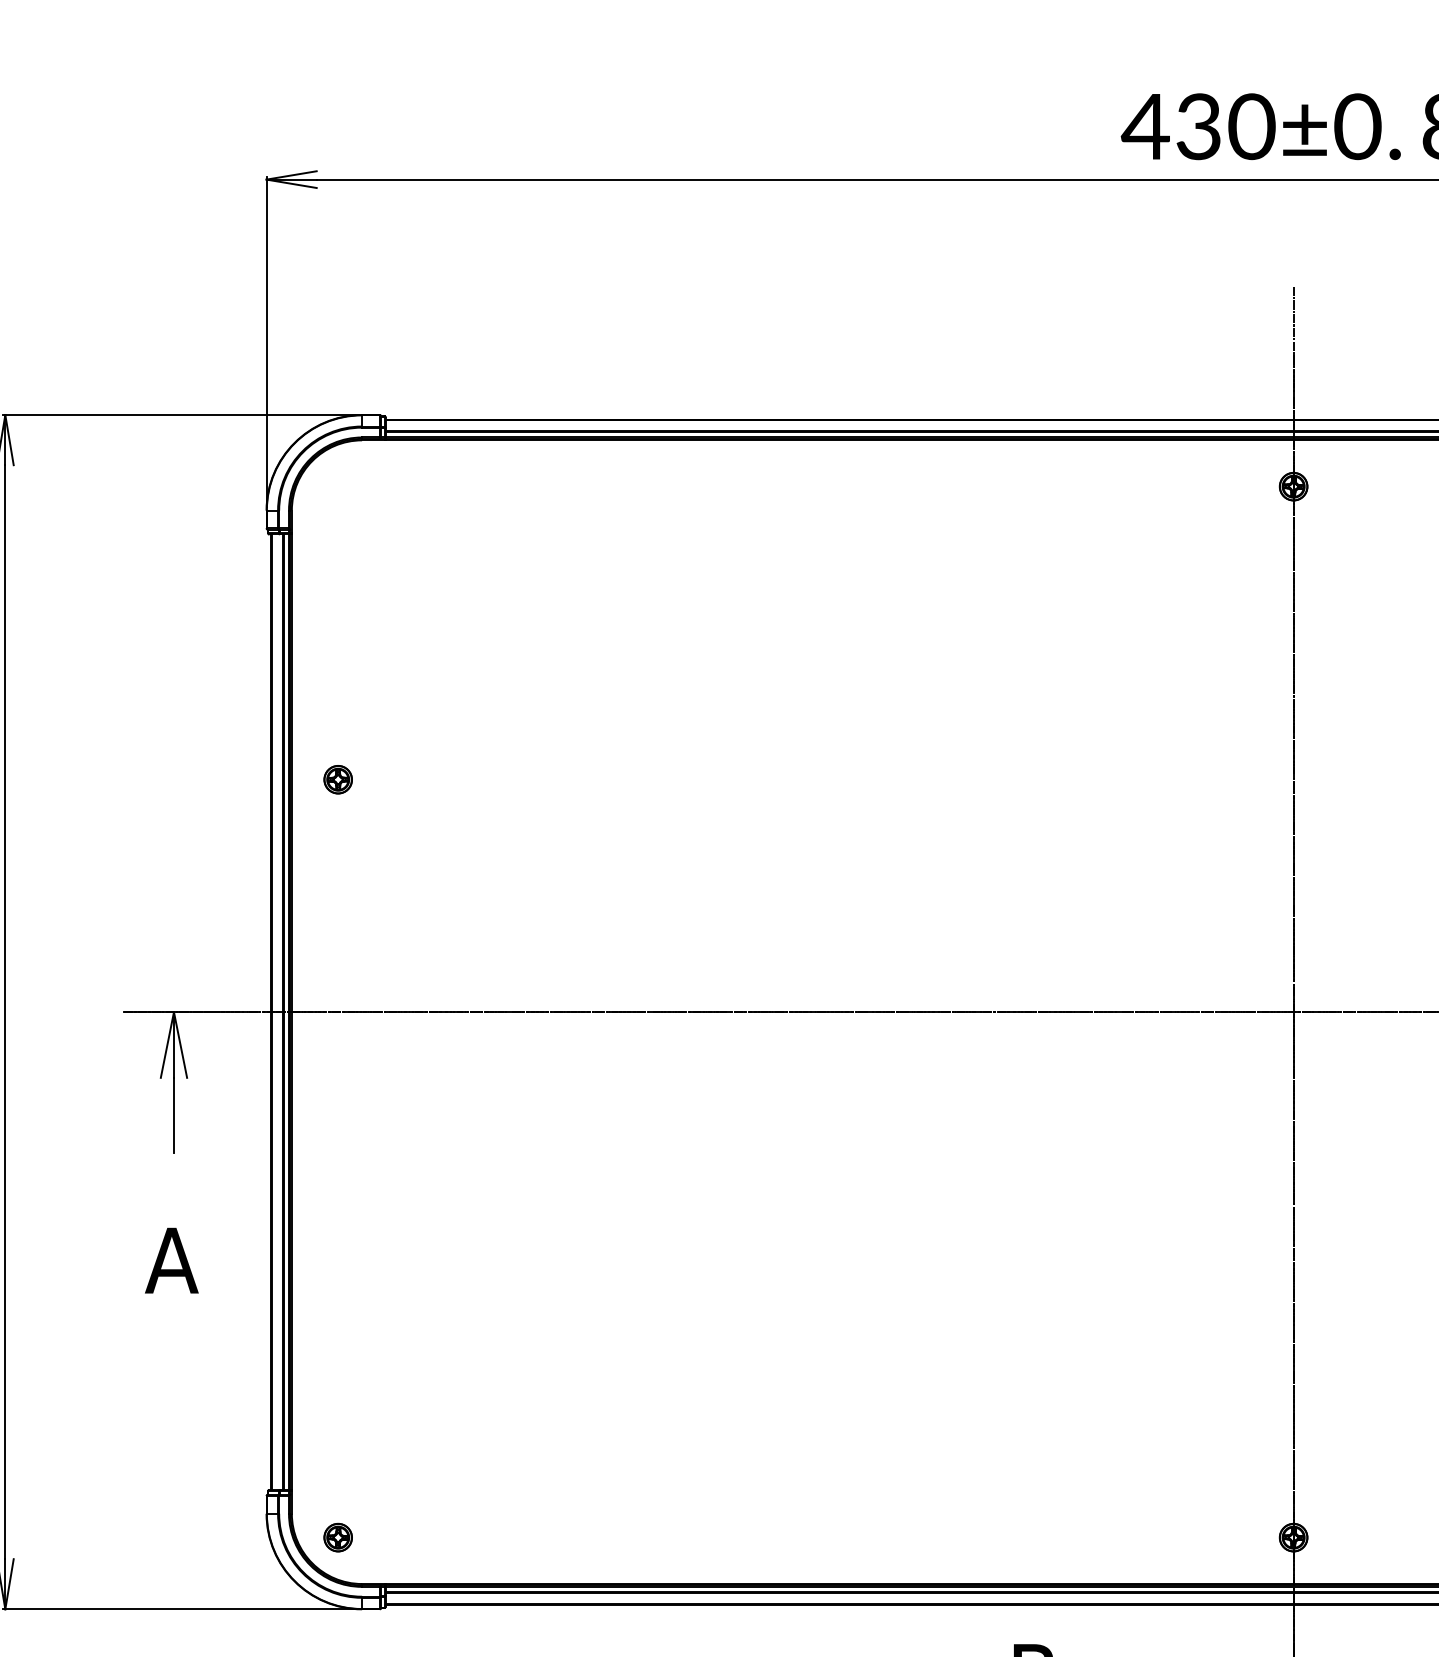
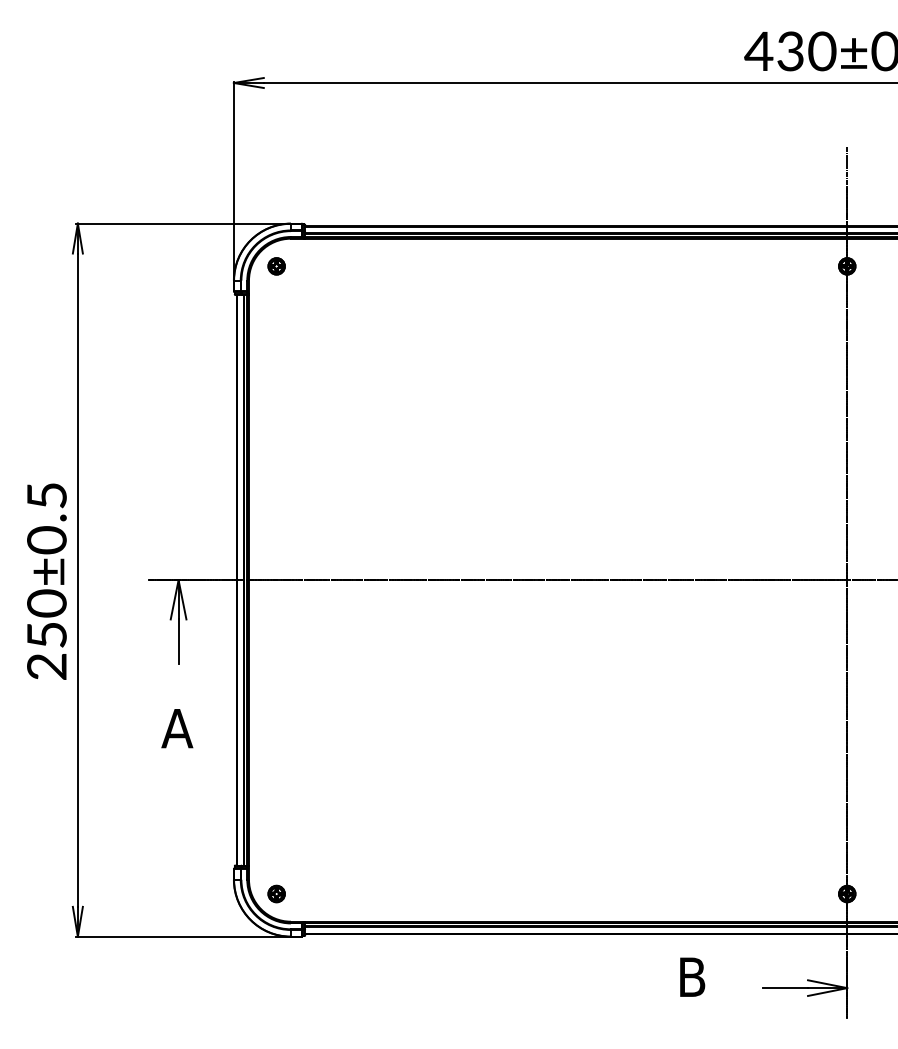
part: (337, 779) -> (276, 266), moved

